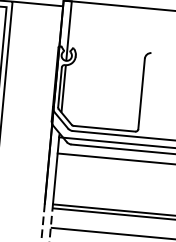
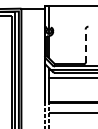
line: (141, 94) -> (85, 46), solid -> dashed

